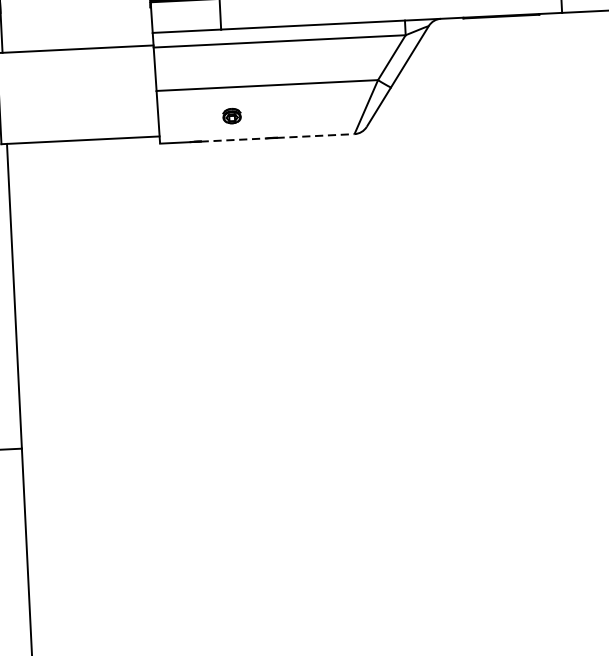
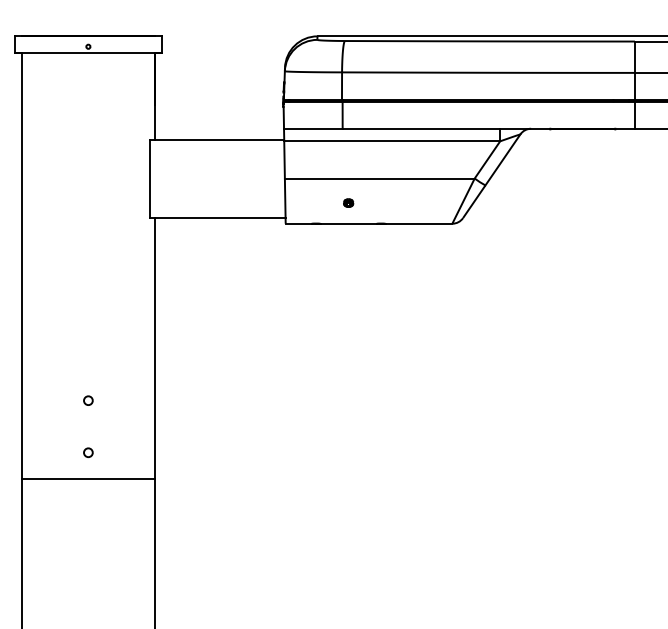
part: (232, 115) -> (348, 202), size x0.62
line: (316, 135) -> (419, 223), dashed -> solid
line: (234, 139) -> (349, 223), dashed -> solid

